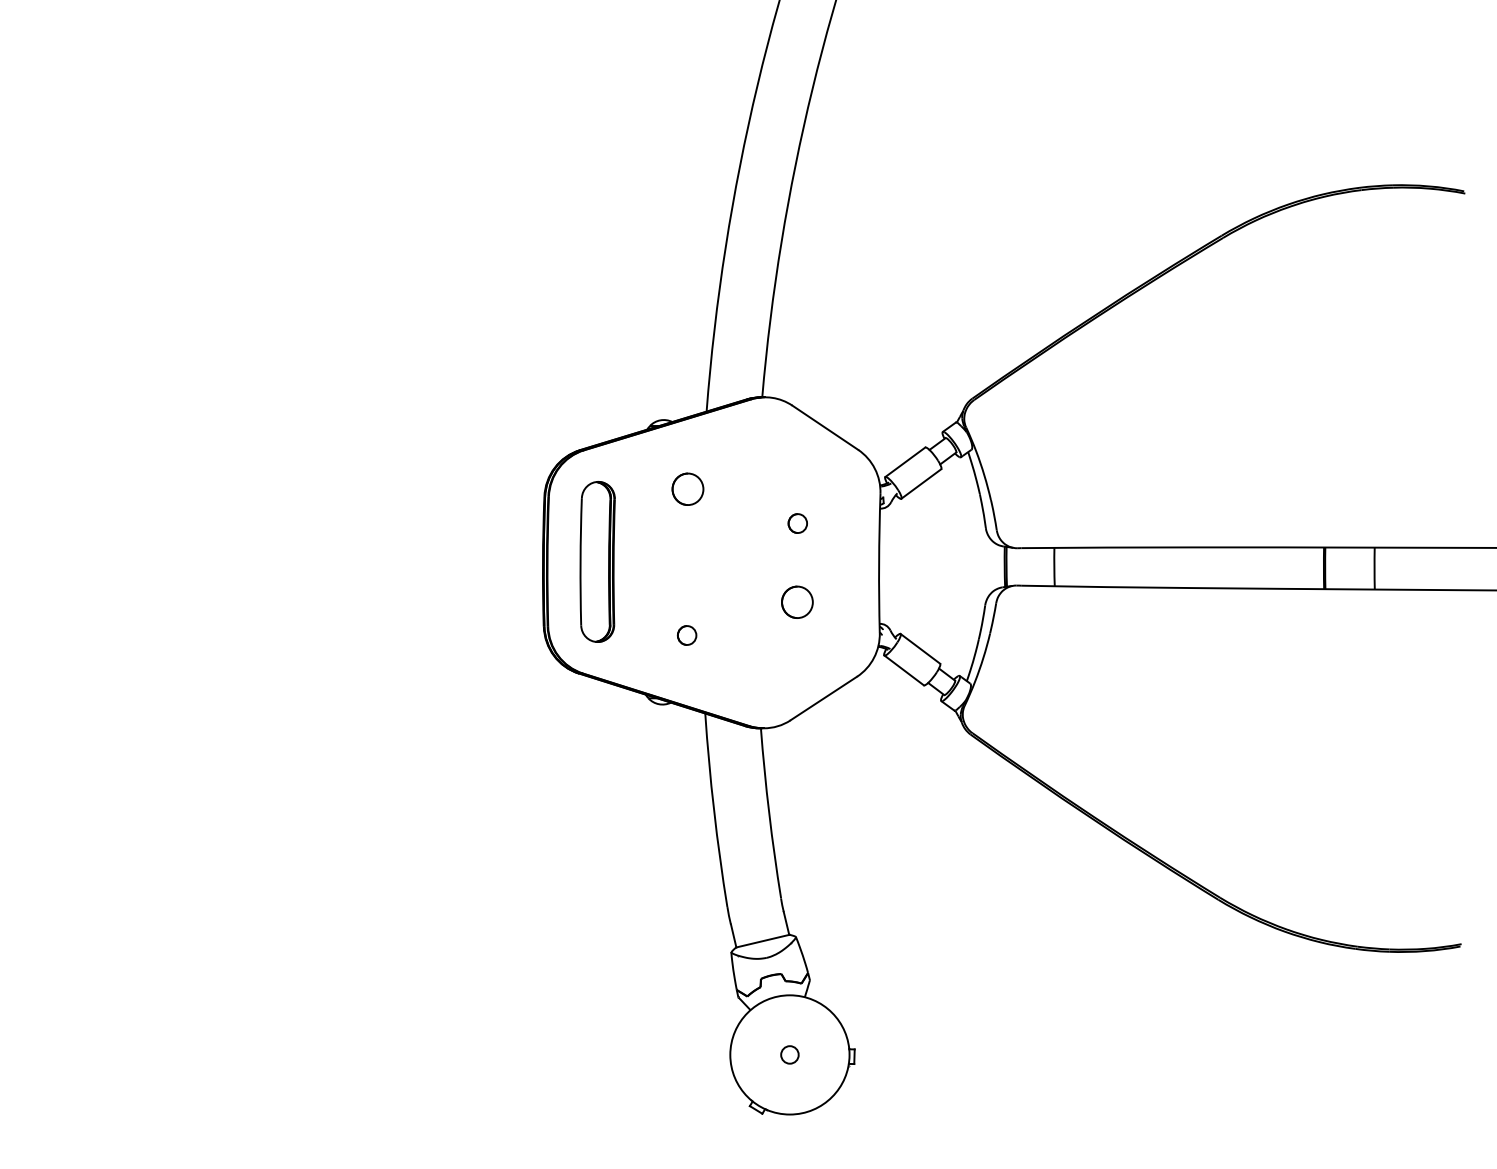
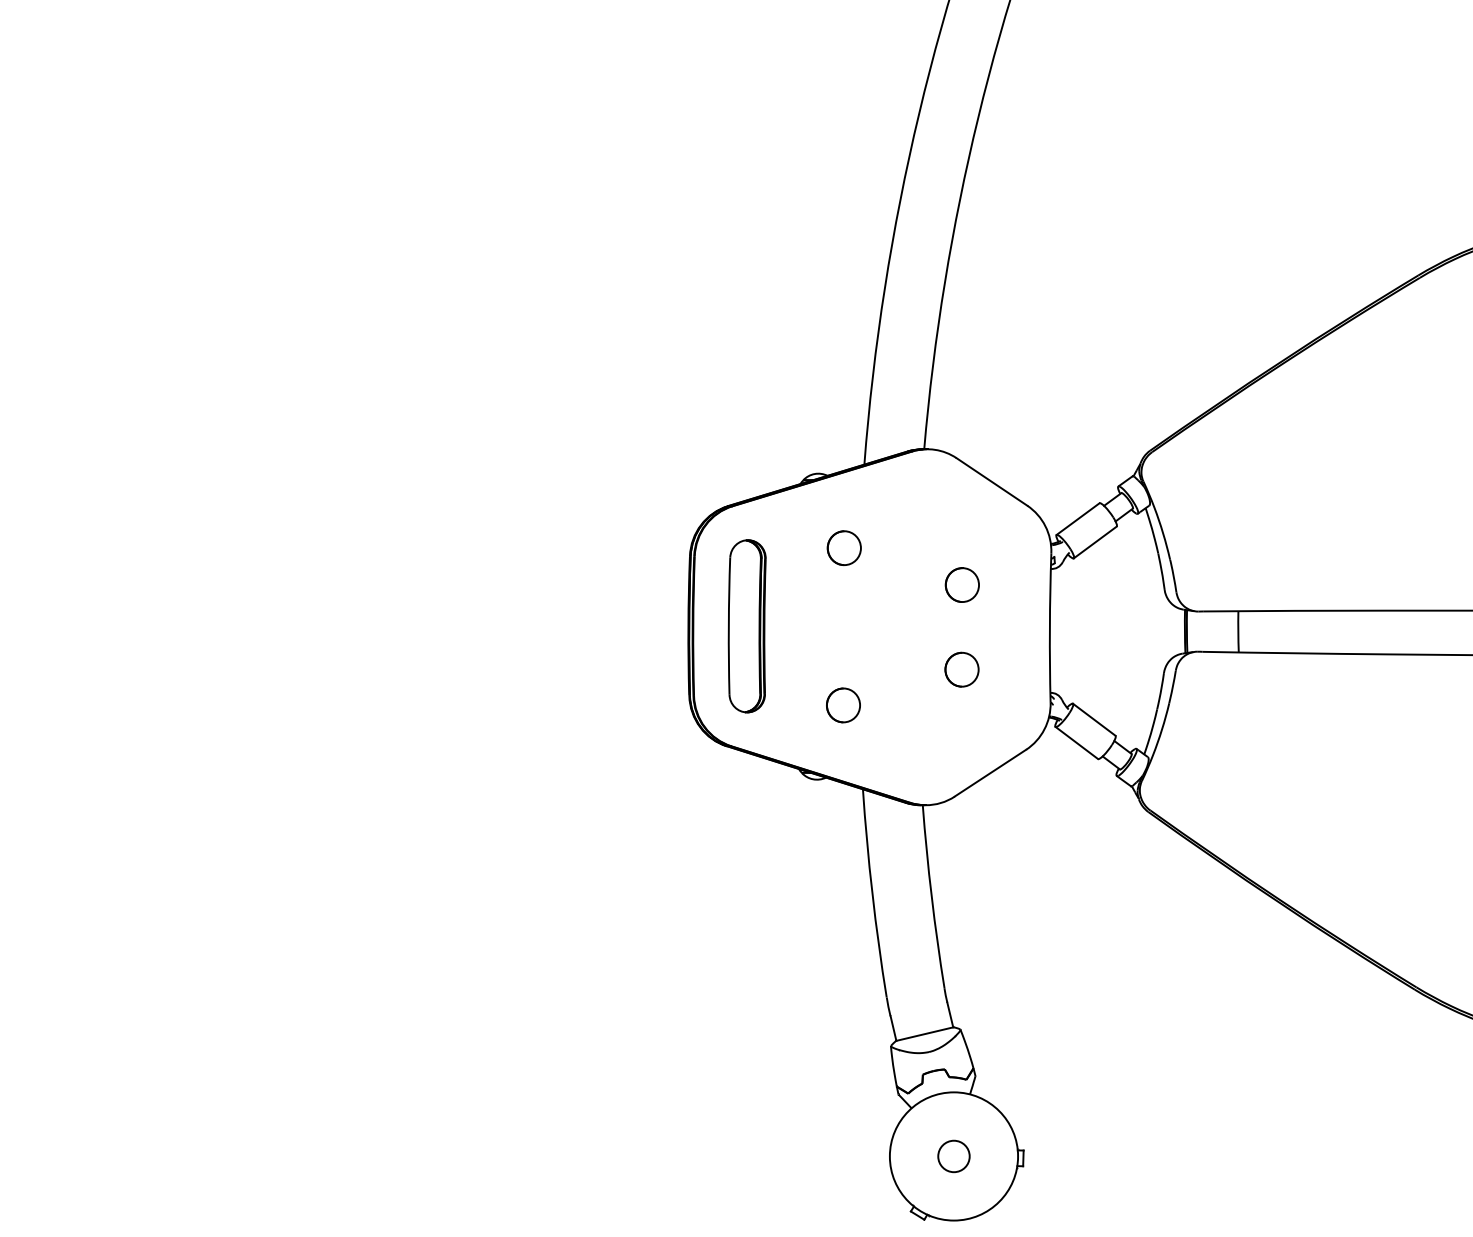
part: (797, 523) -> (962, 584), size x1.67
part: (686, 635) -> (842, 705), size x1.67
circle: (789, 1054) -> (953, 1155), size x1.67

